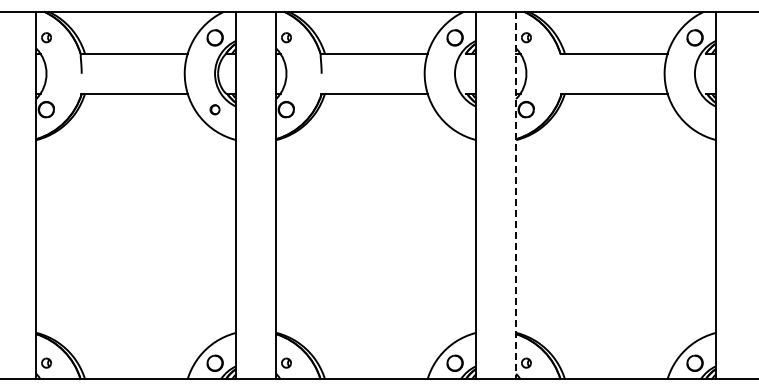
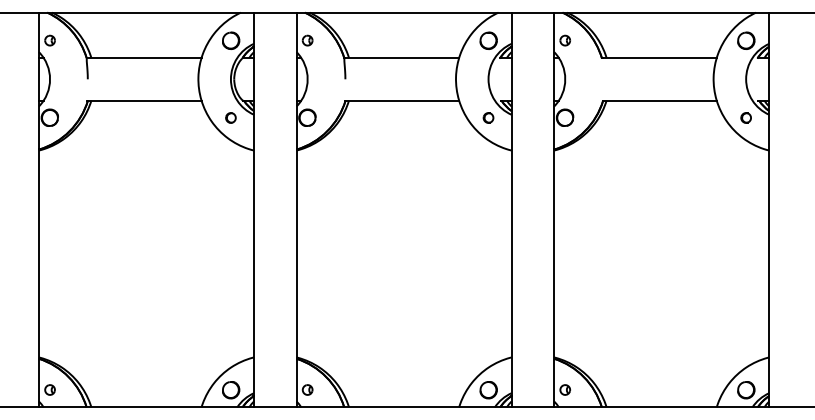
part: (454, 109) -> (488, 117), added
part: (694, 109) -> (745, 117), added
line: (516, 195) -> (554, 210), dashed -> solid

